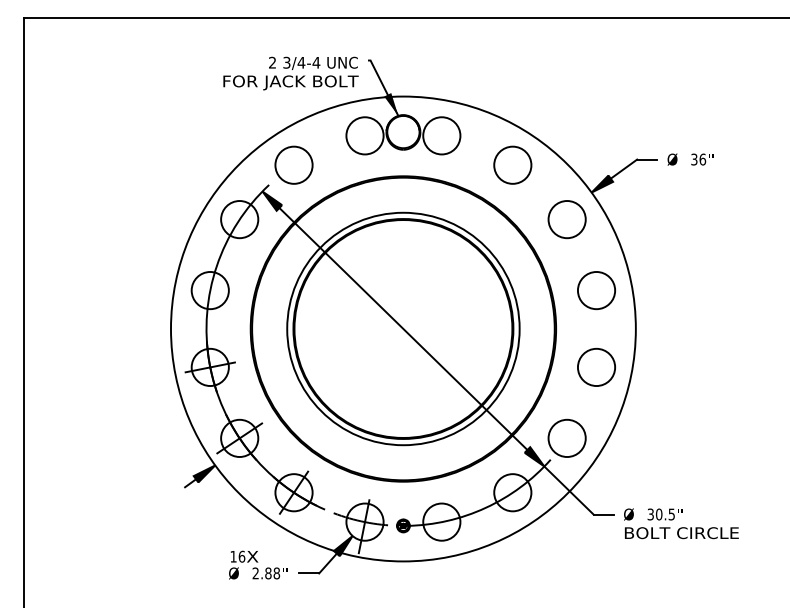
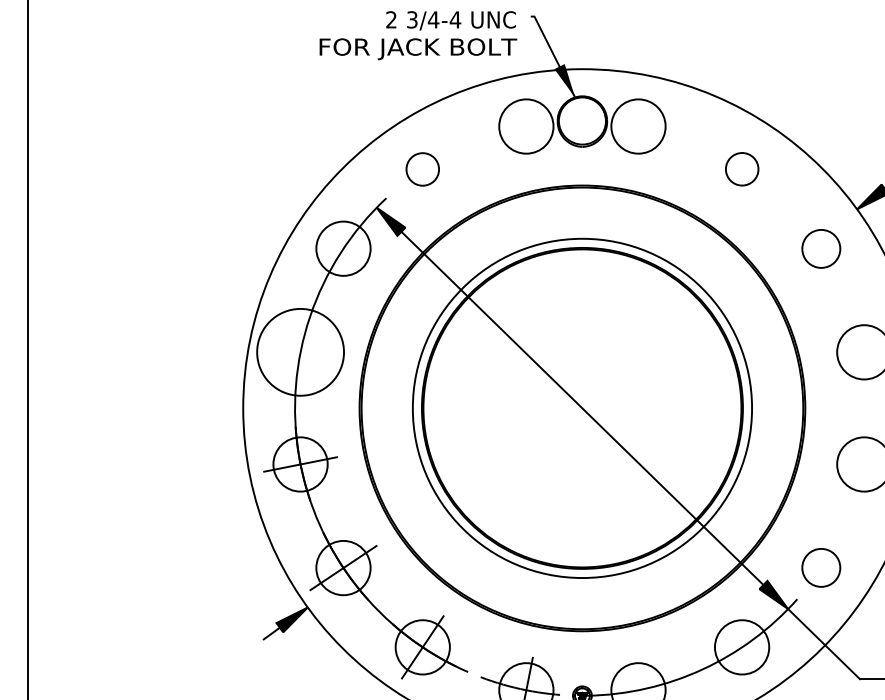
circle: (293, 164) -> (422, 168), size x0.6
circle: (512, 164) -> (741, 168), size x0.6
circle: (566, 219) -> (820, 248), size x0.7
circle: (209, 290) -> (299, 352), size x1.6
circle: (566, 437) -> (820, 566), size x0.7

